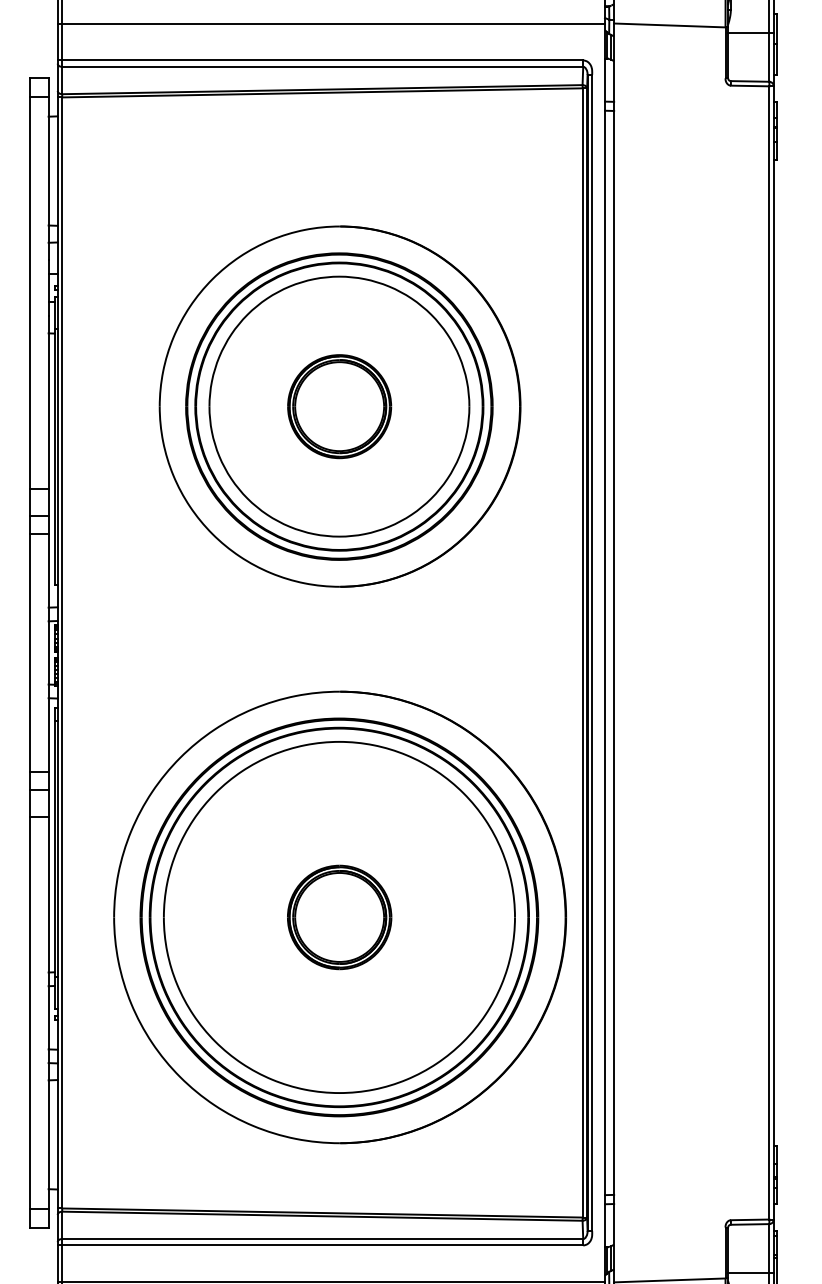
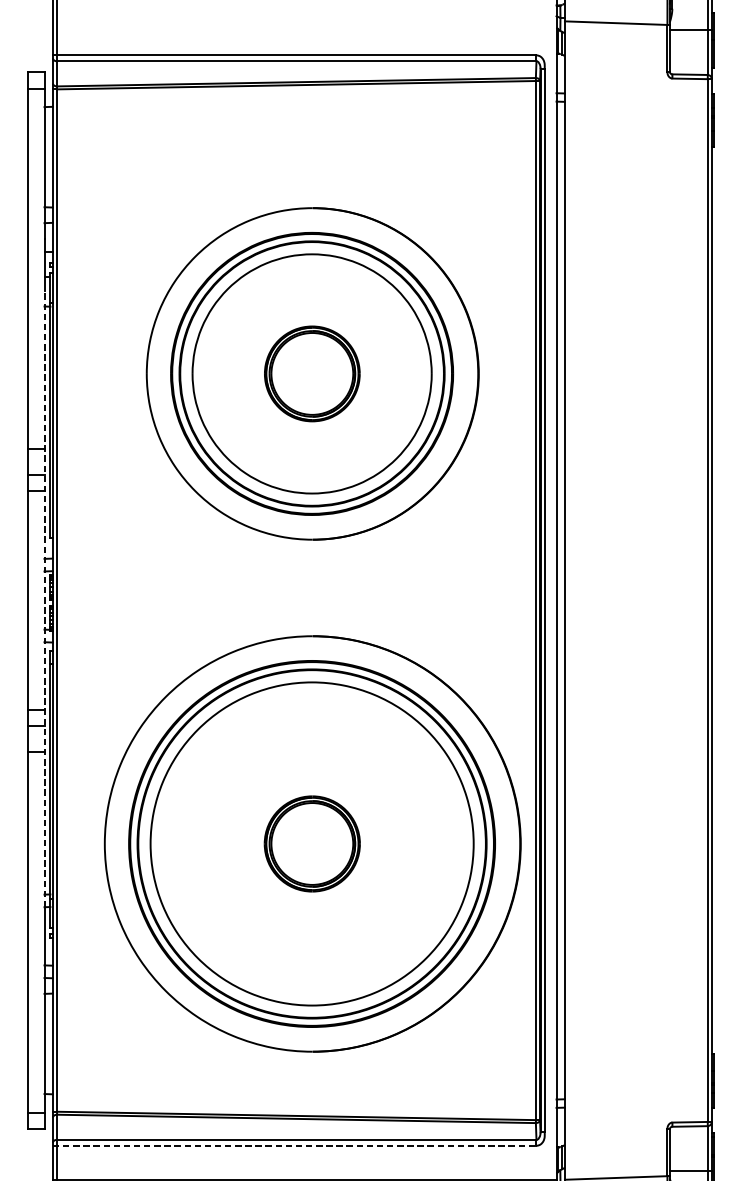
line: (331, 23) -> (304, 21), removed
line: (48, 651) -> (44, 599), solid -> dashed
line: (320, 1245) -> (294, 1145), solid -> dashed

